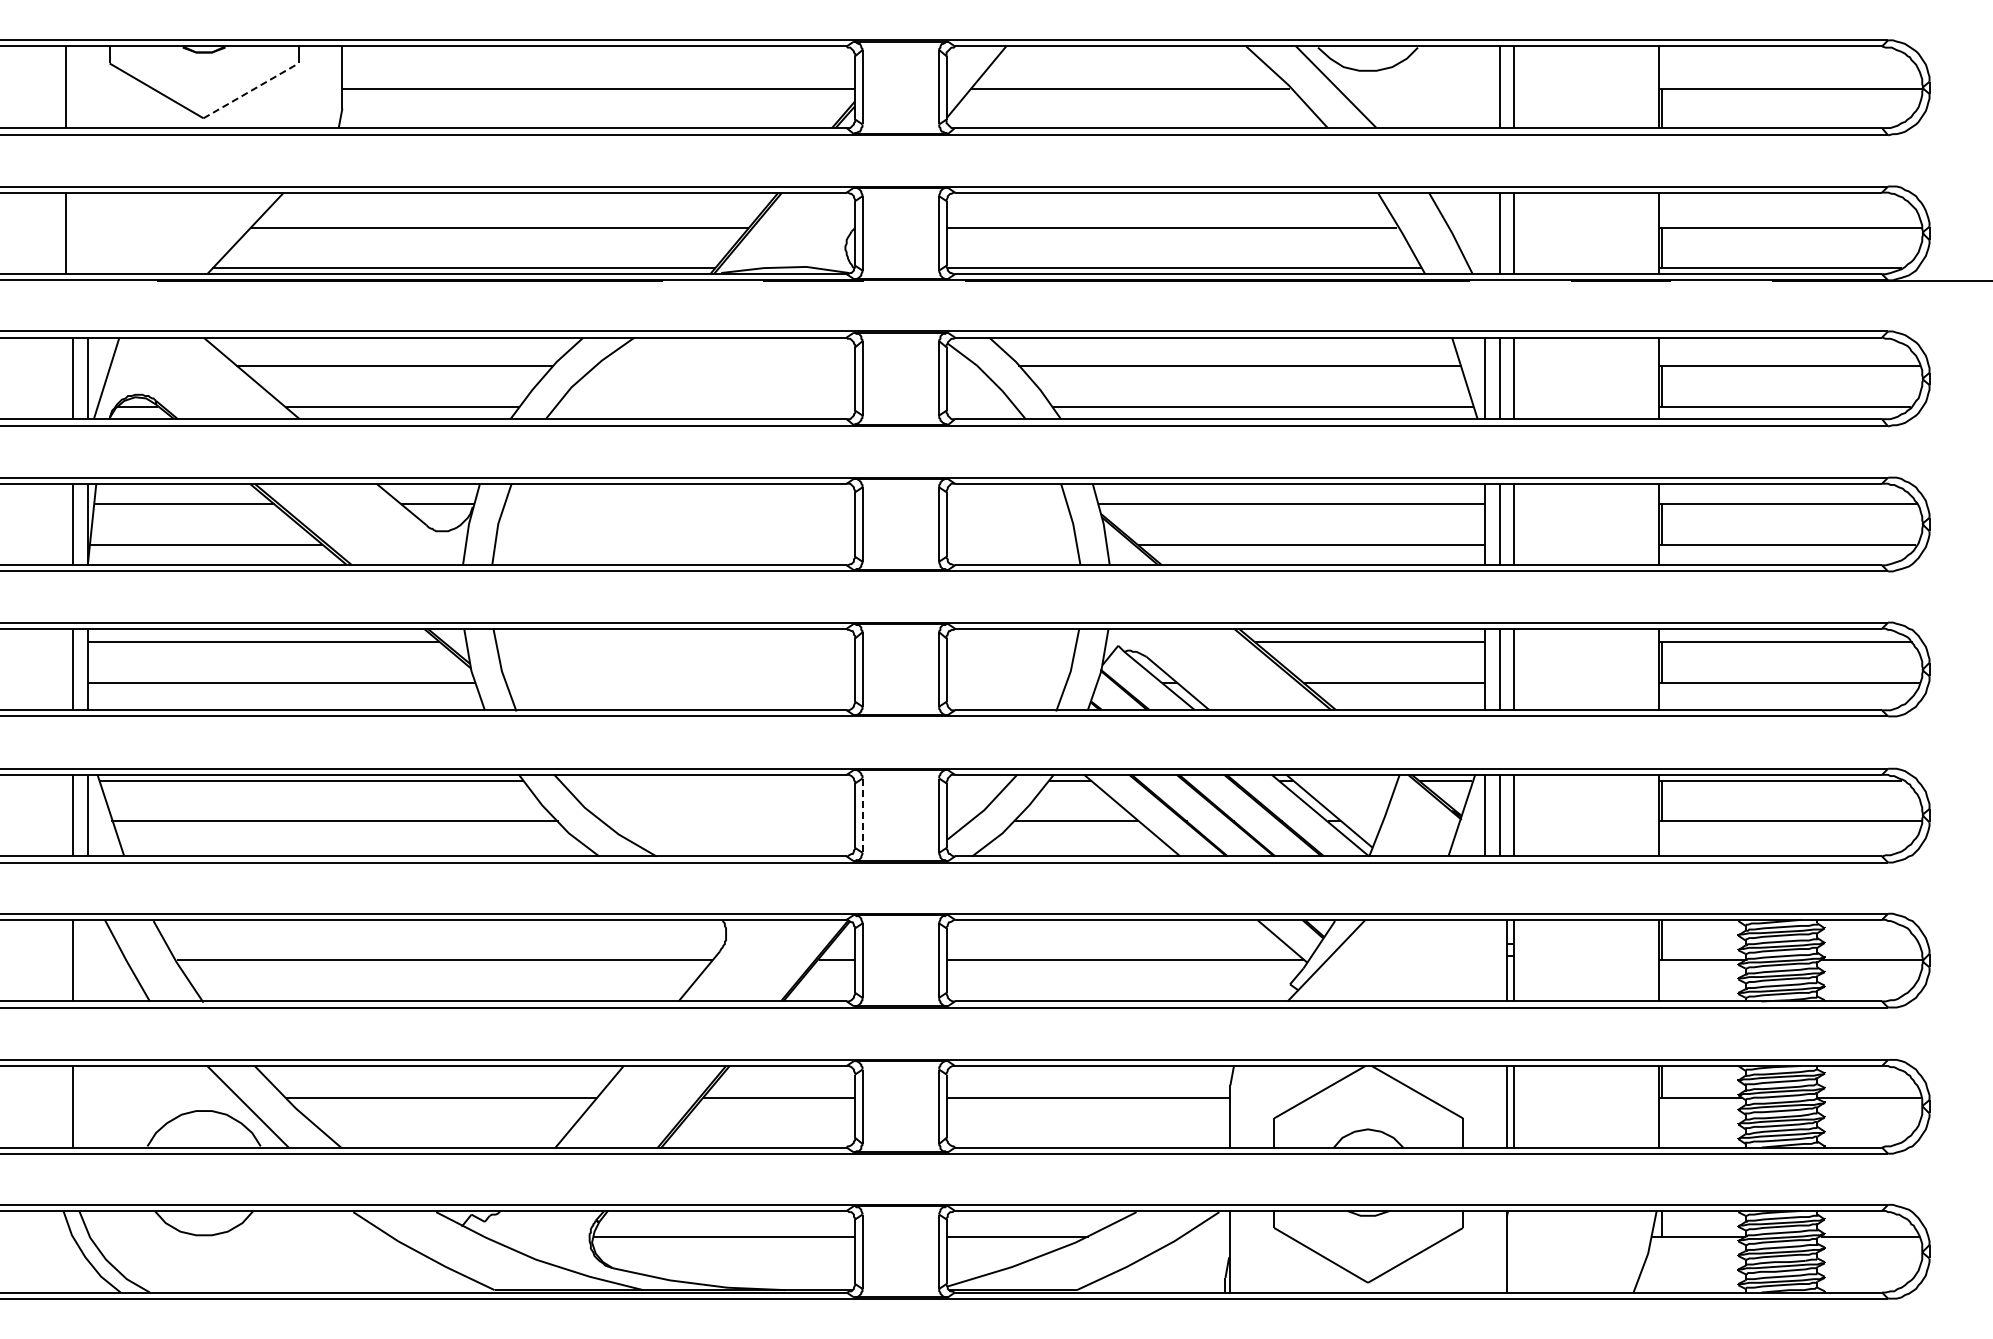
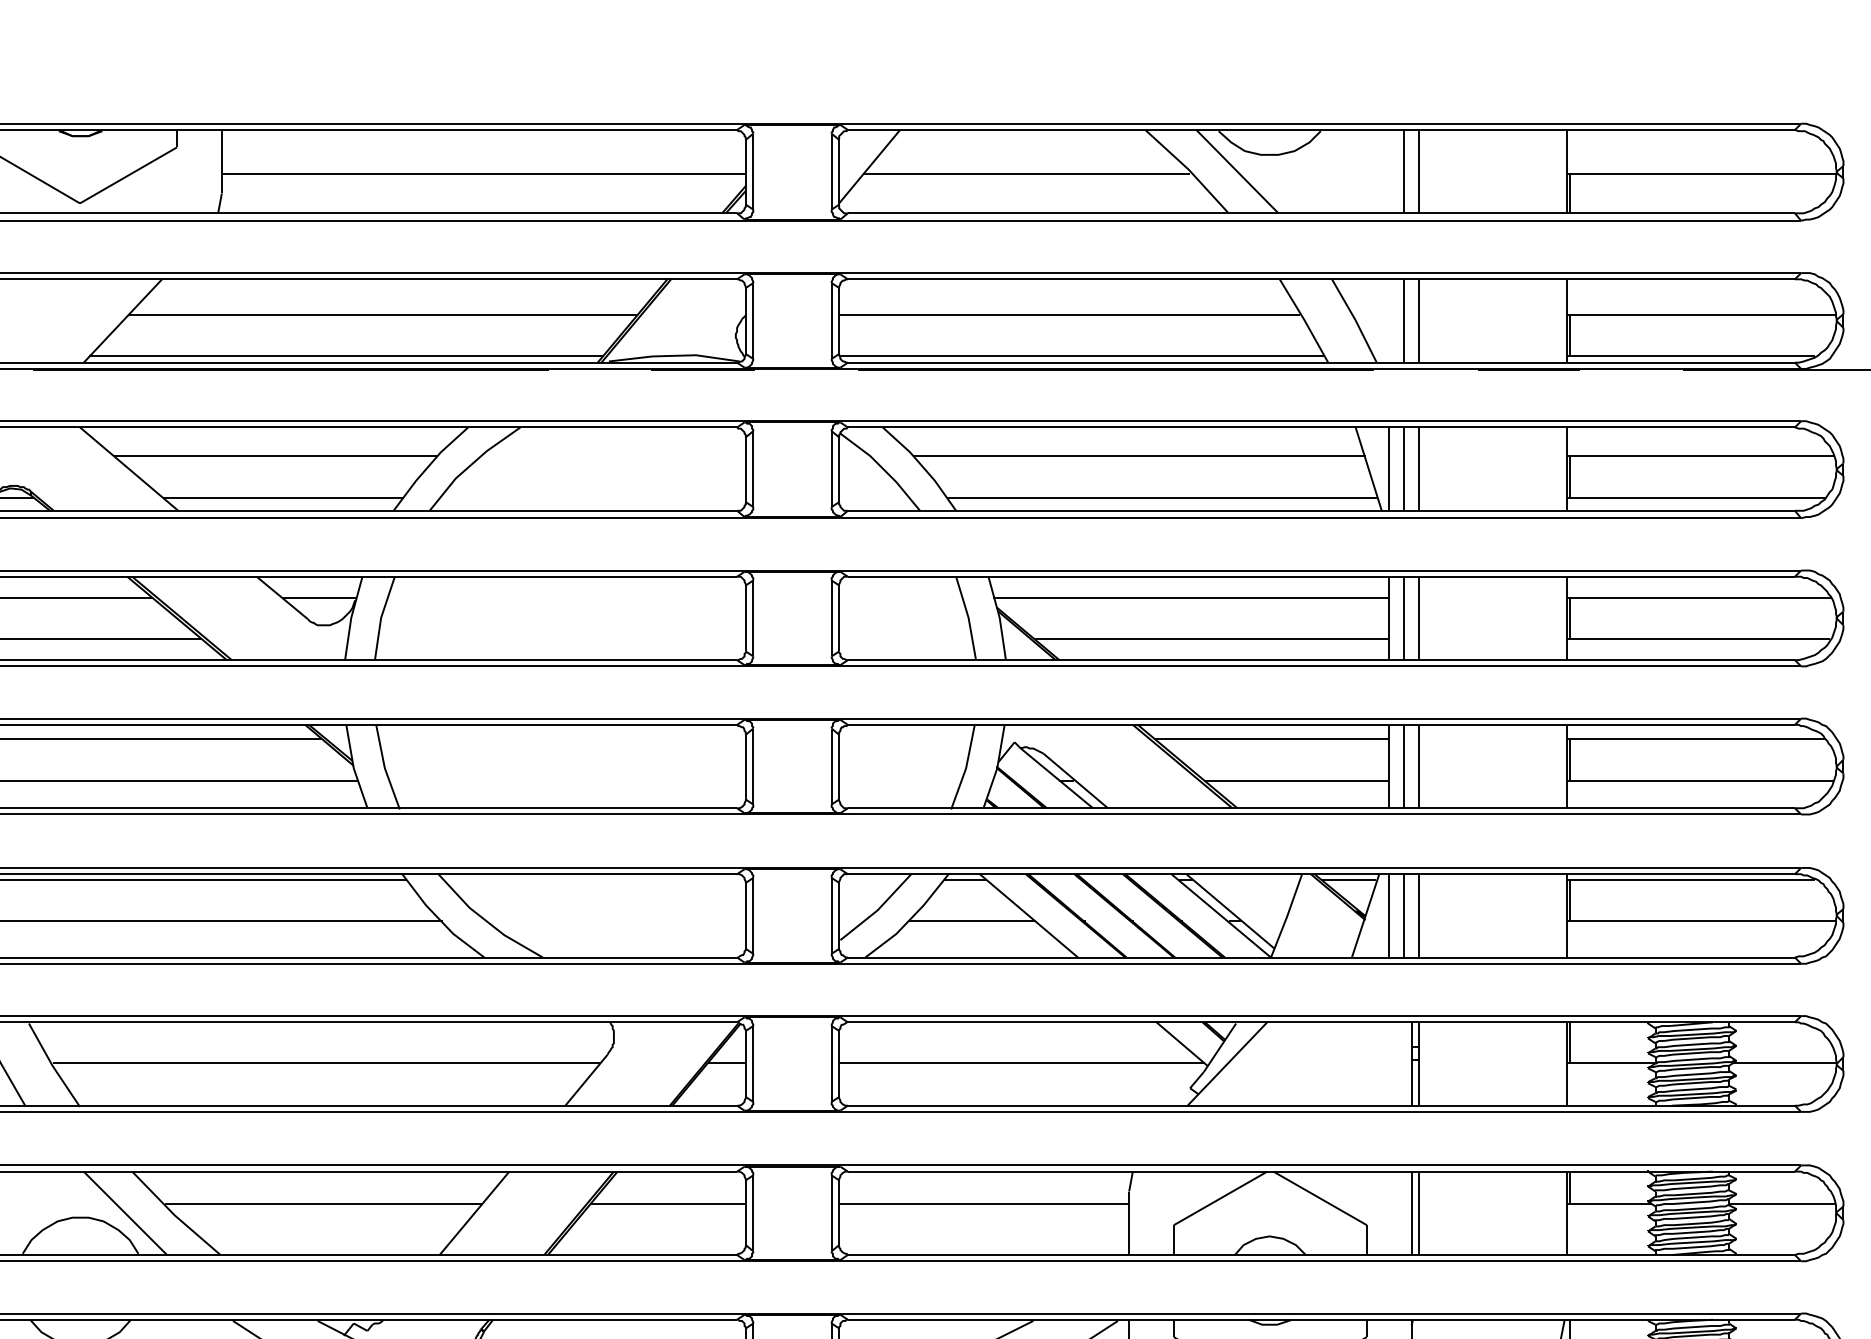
line: (251, 90) -> (129, 174), dashed -> solid
line: (862, 816) -> (753, 916), dashed -> solid

